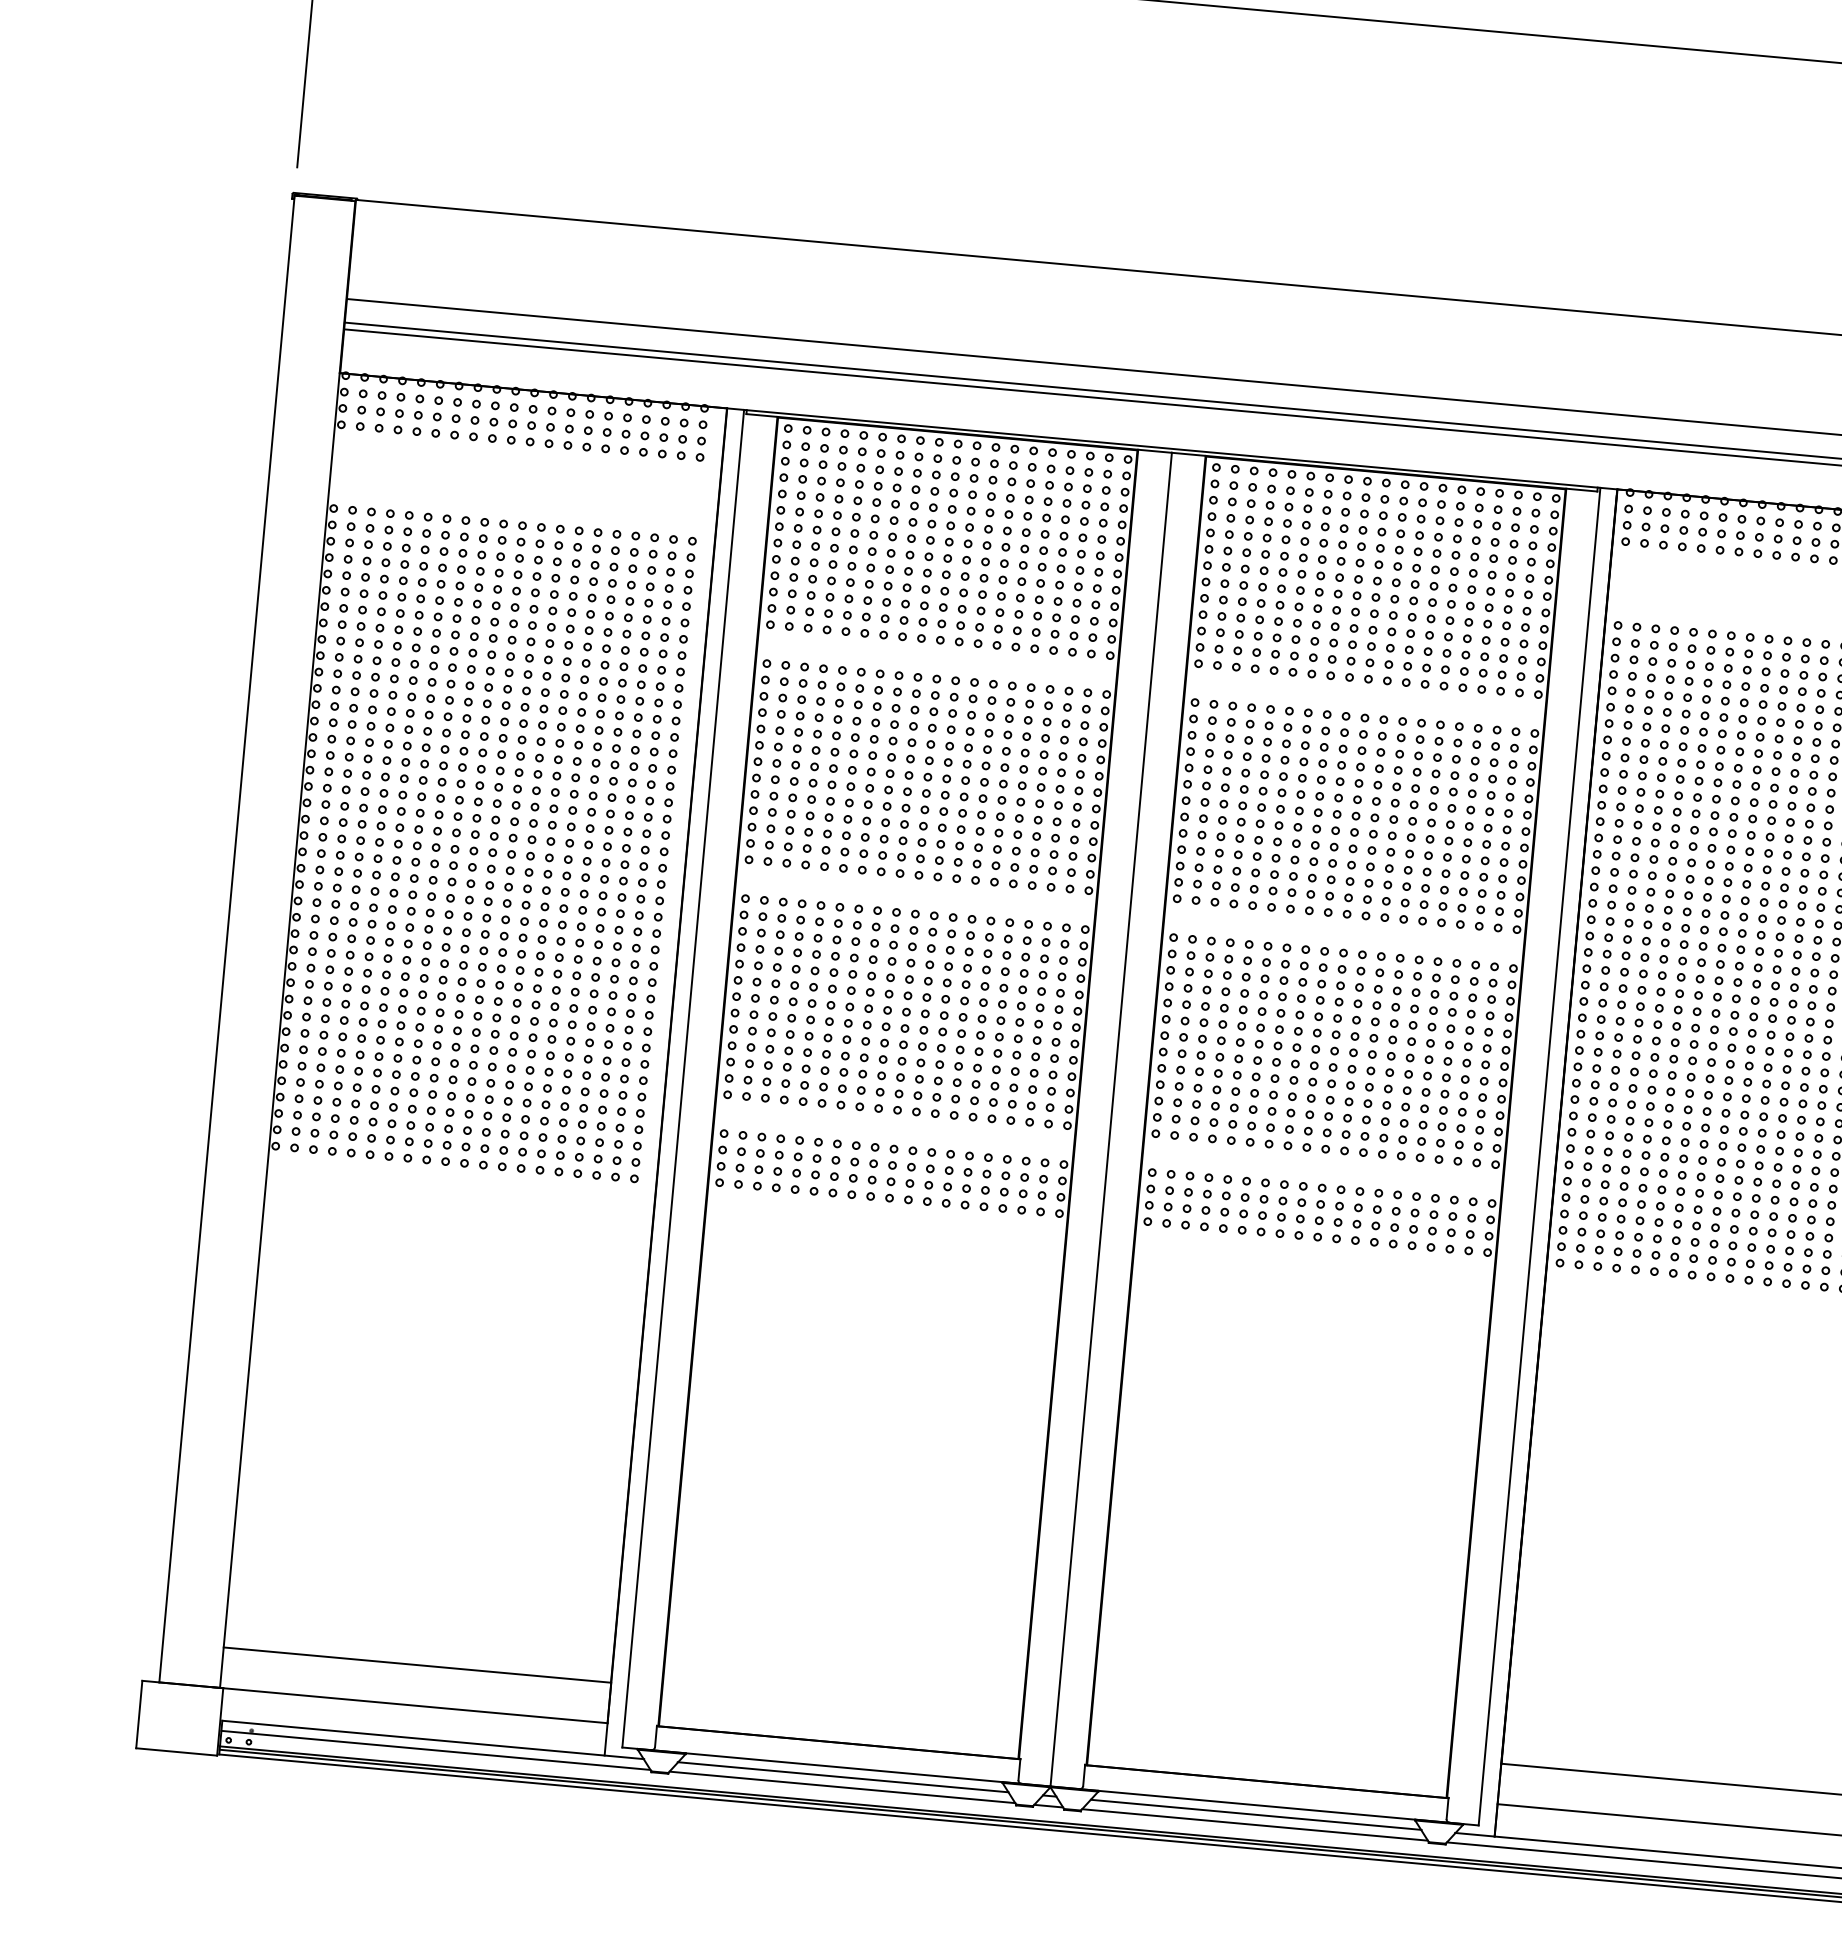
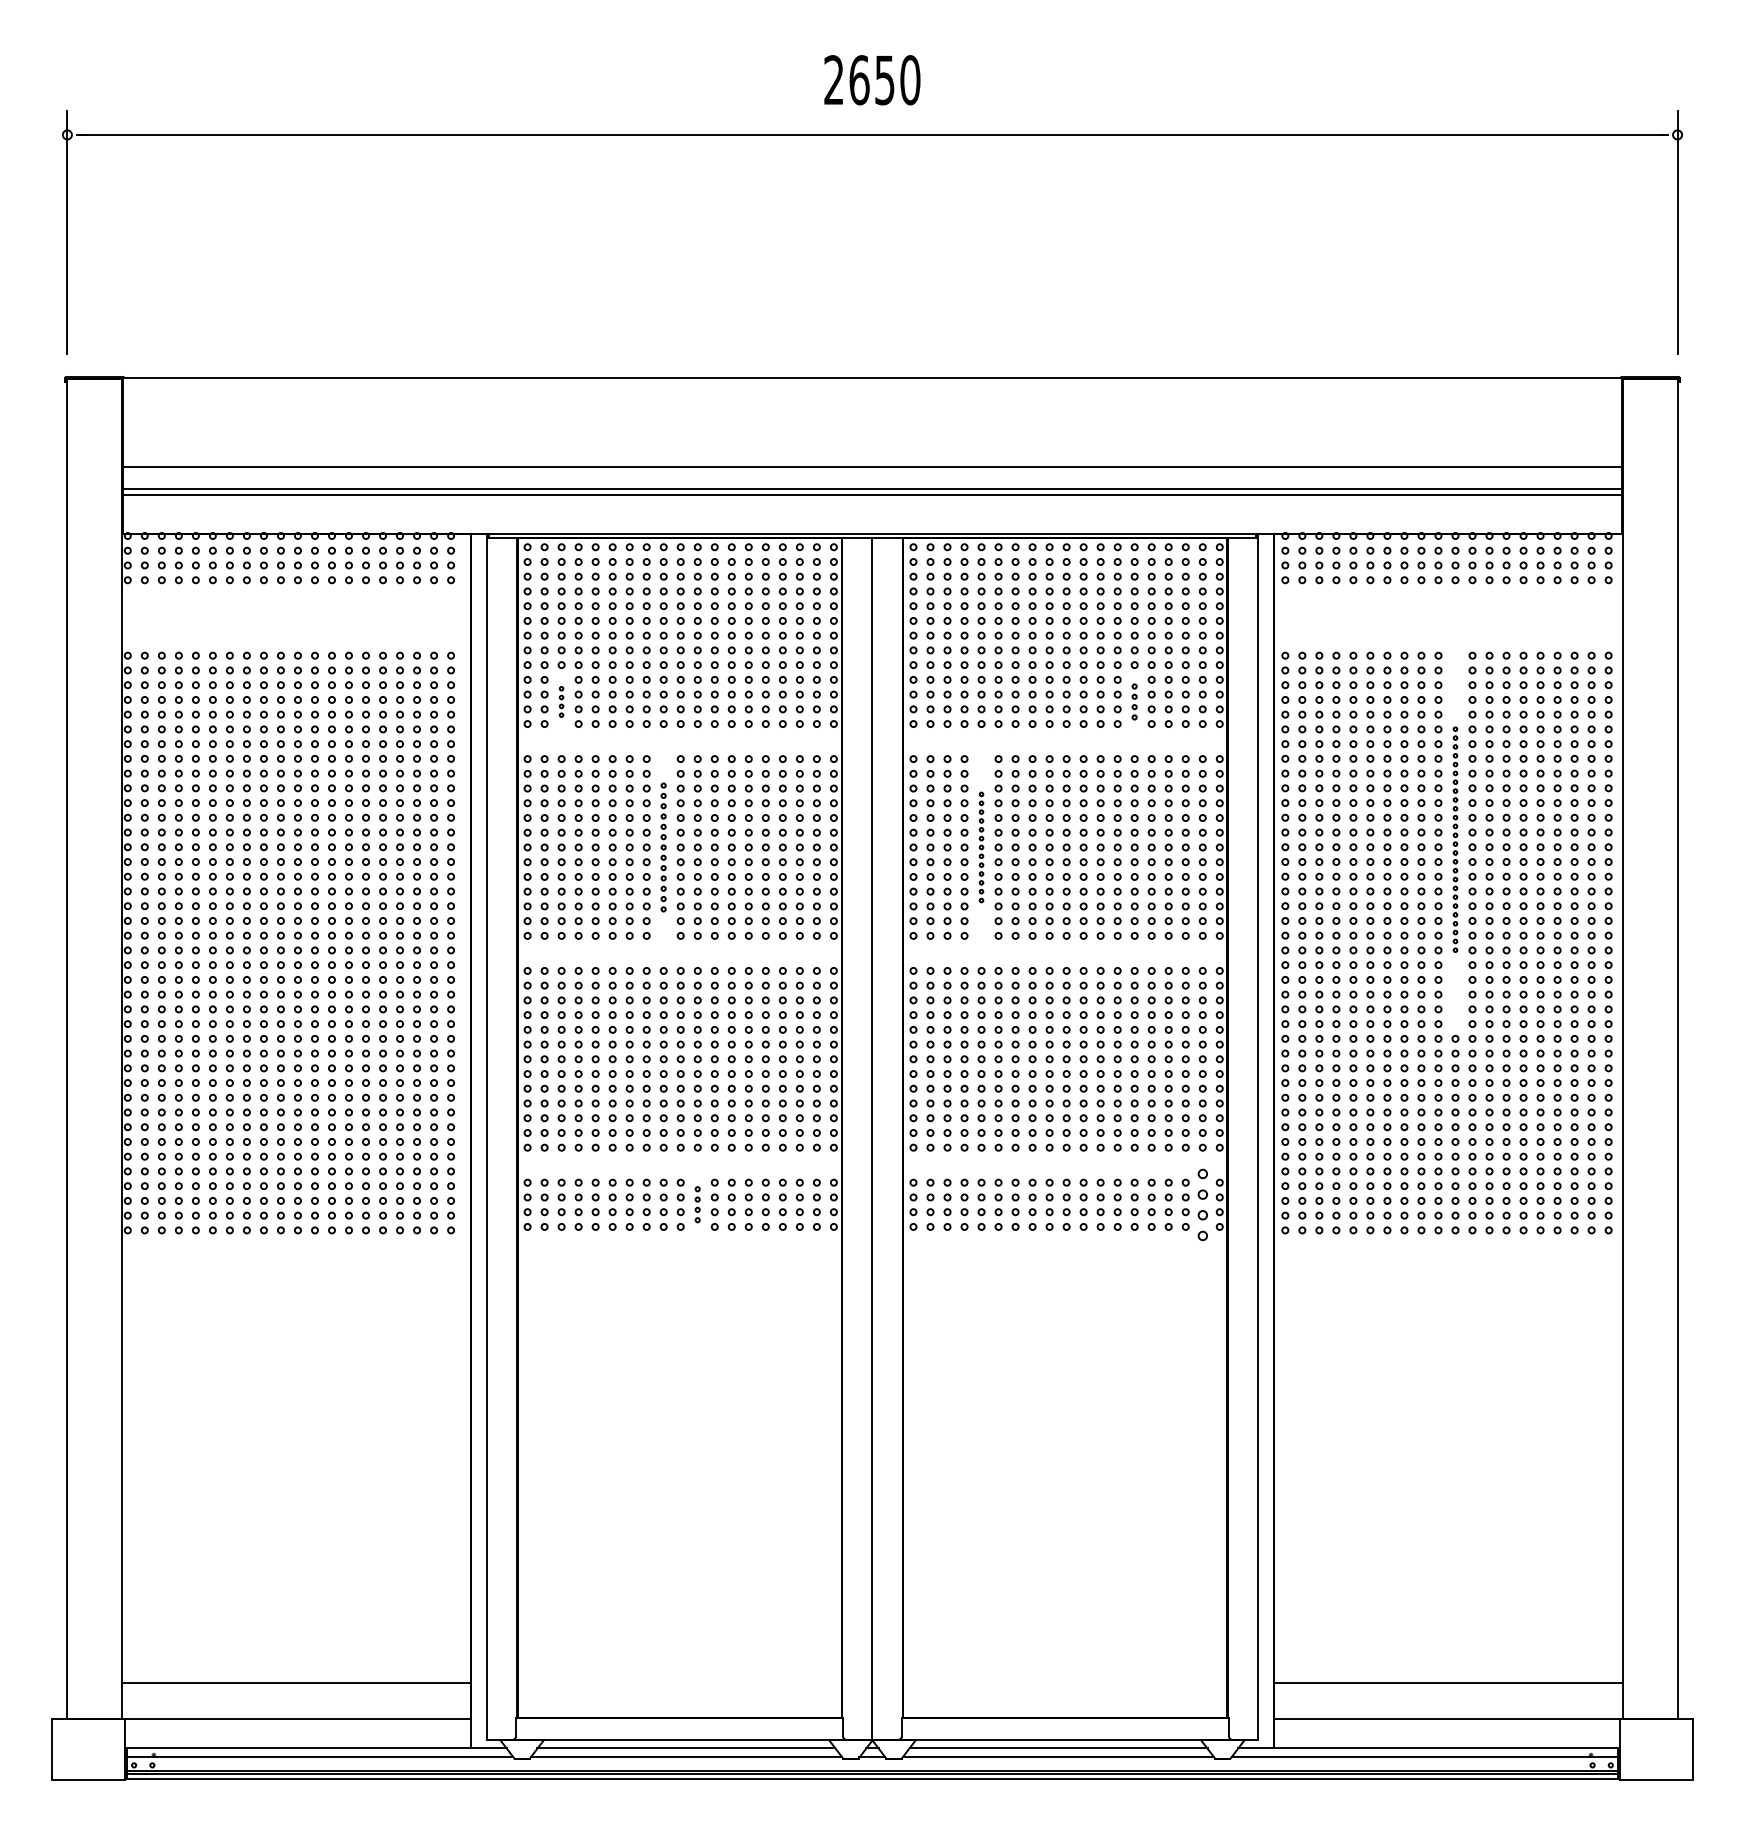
part: (810, 603) -> (561, 701), size x0.6
part: (1446, 661) -> (1134, 701), size x0.7
part: (908, 775) -> (663, 847), size x0.7
part: (1261, 807) -> (981, 847), size x0.6
part: (1788, 846) -> (1455, 839), size x0.6
part: (910, 1174) -> (697, 1204), size x0.7
part: (1470, 1225) -> (1202, 1204), size x1.4

